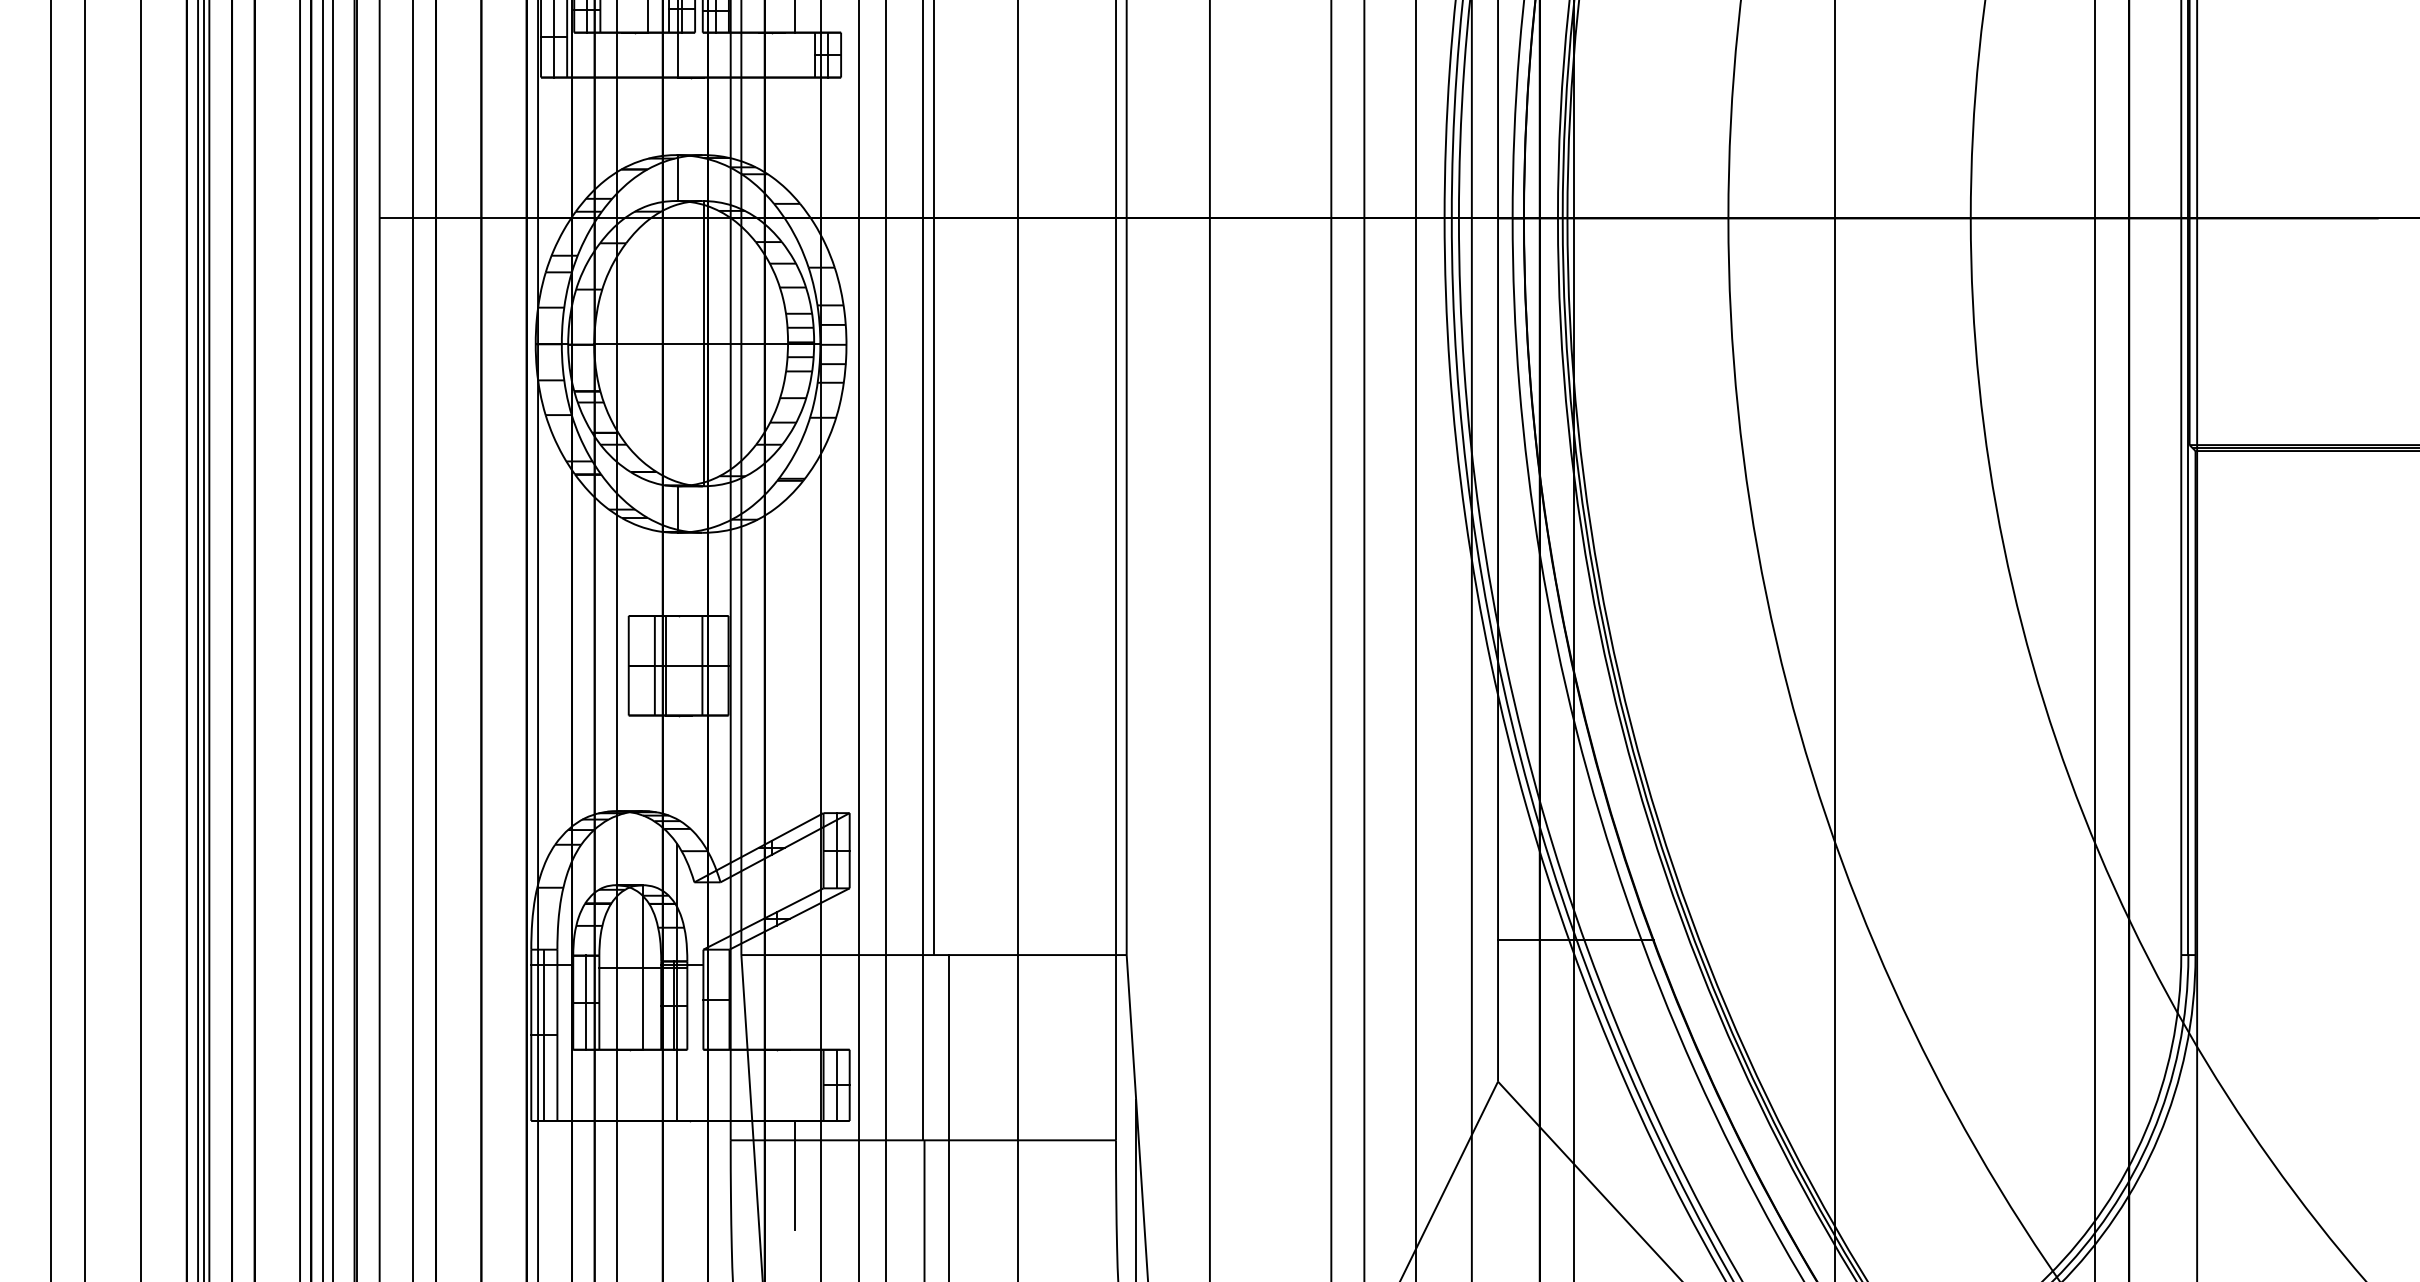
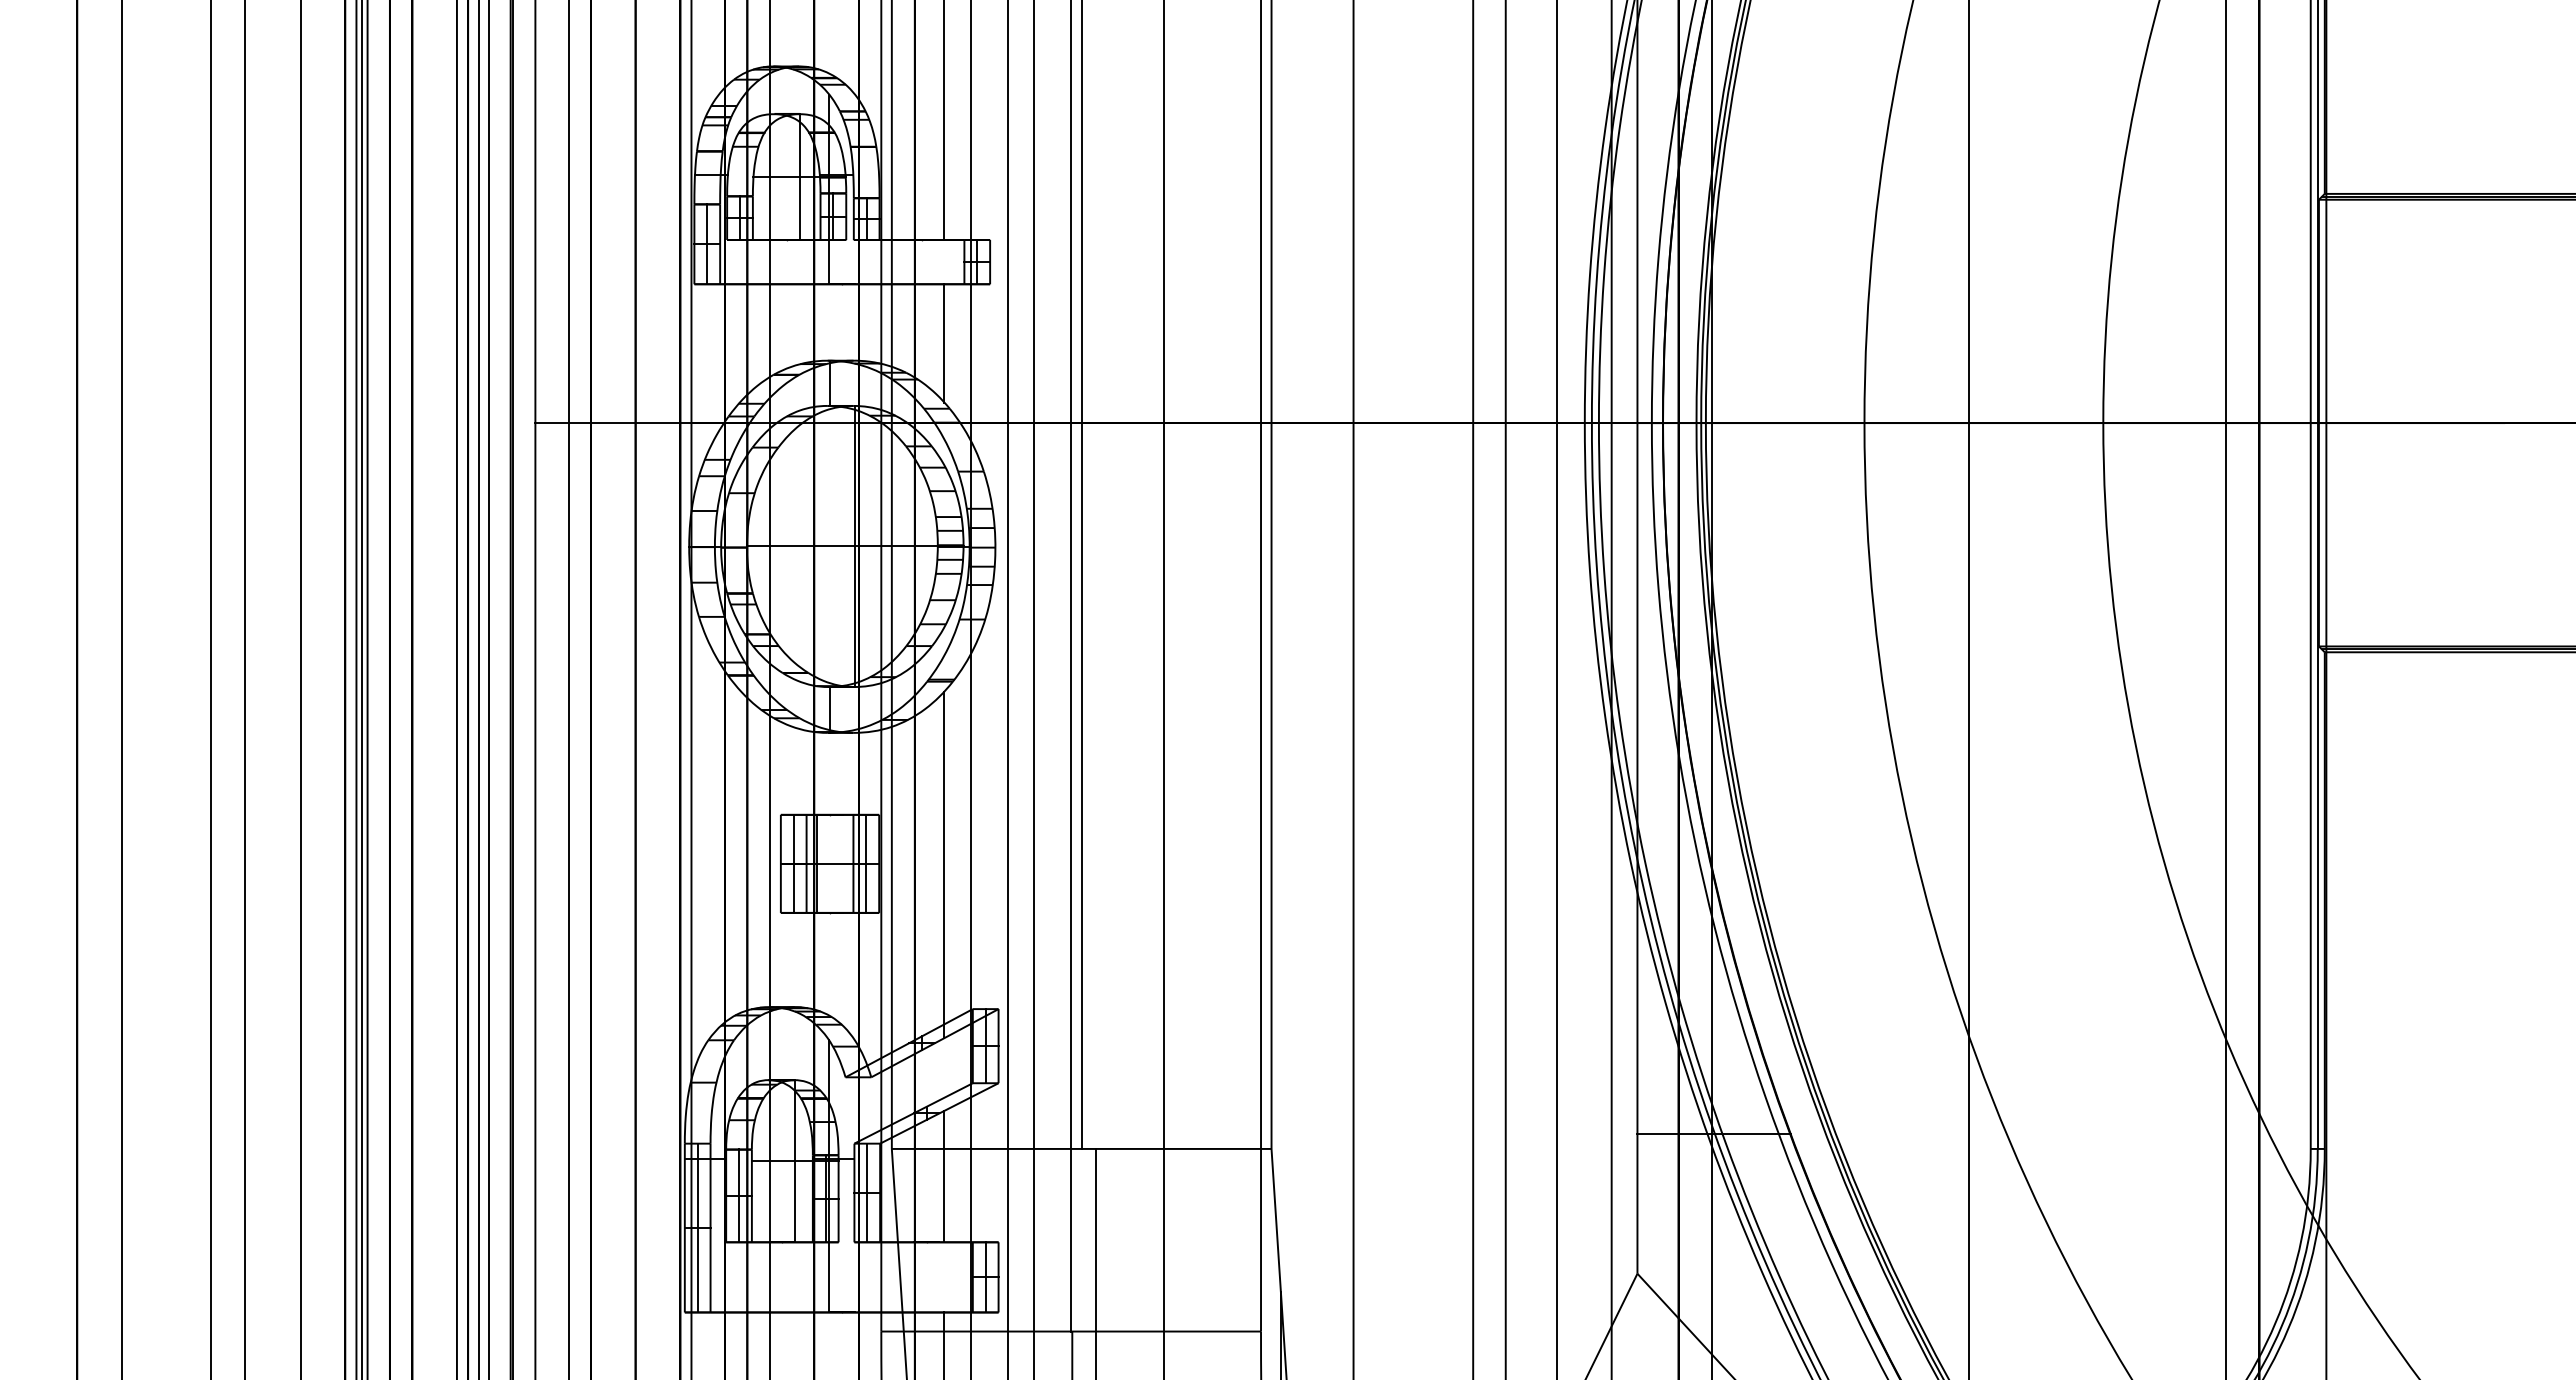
line: (794, 137) -> (944, 343), added
line: (641, 665) -> (793, 863), added
line: (715, 665) -> (866, 863), added
line: (794, 666) -> (944, 864), added
line: (794, 982) -> (944, 1176), added
line: (716, 999) -> (867, 1192), added

